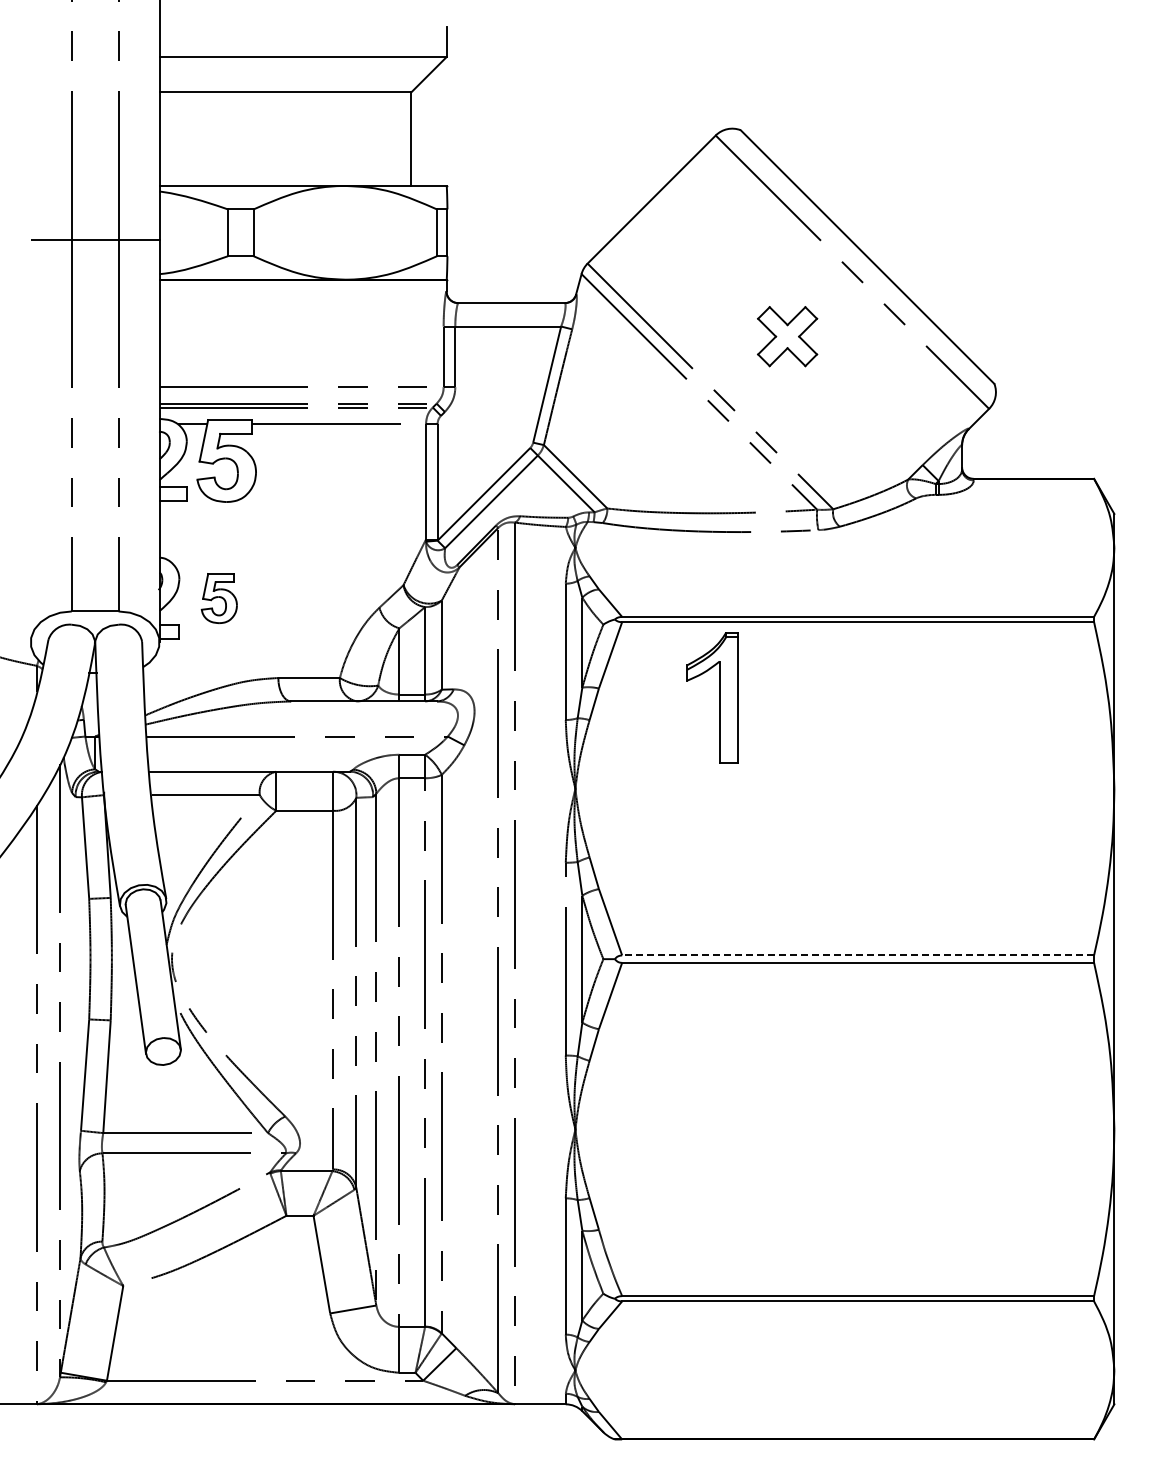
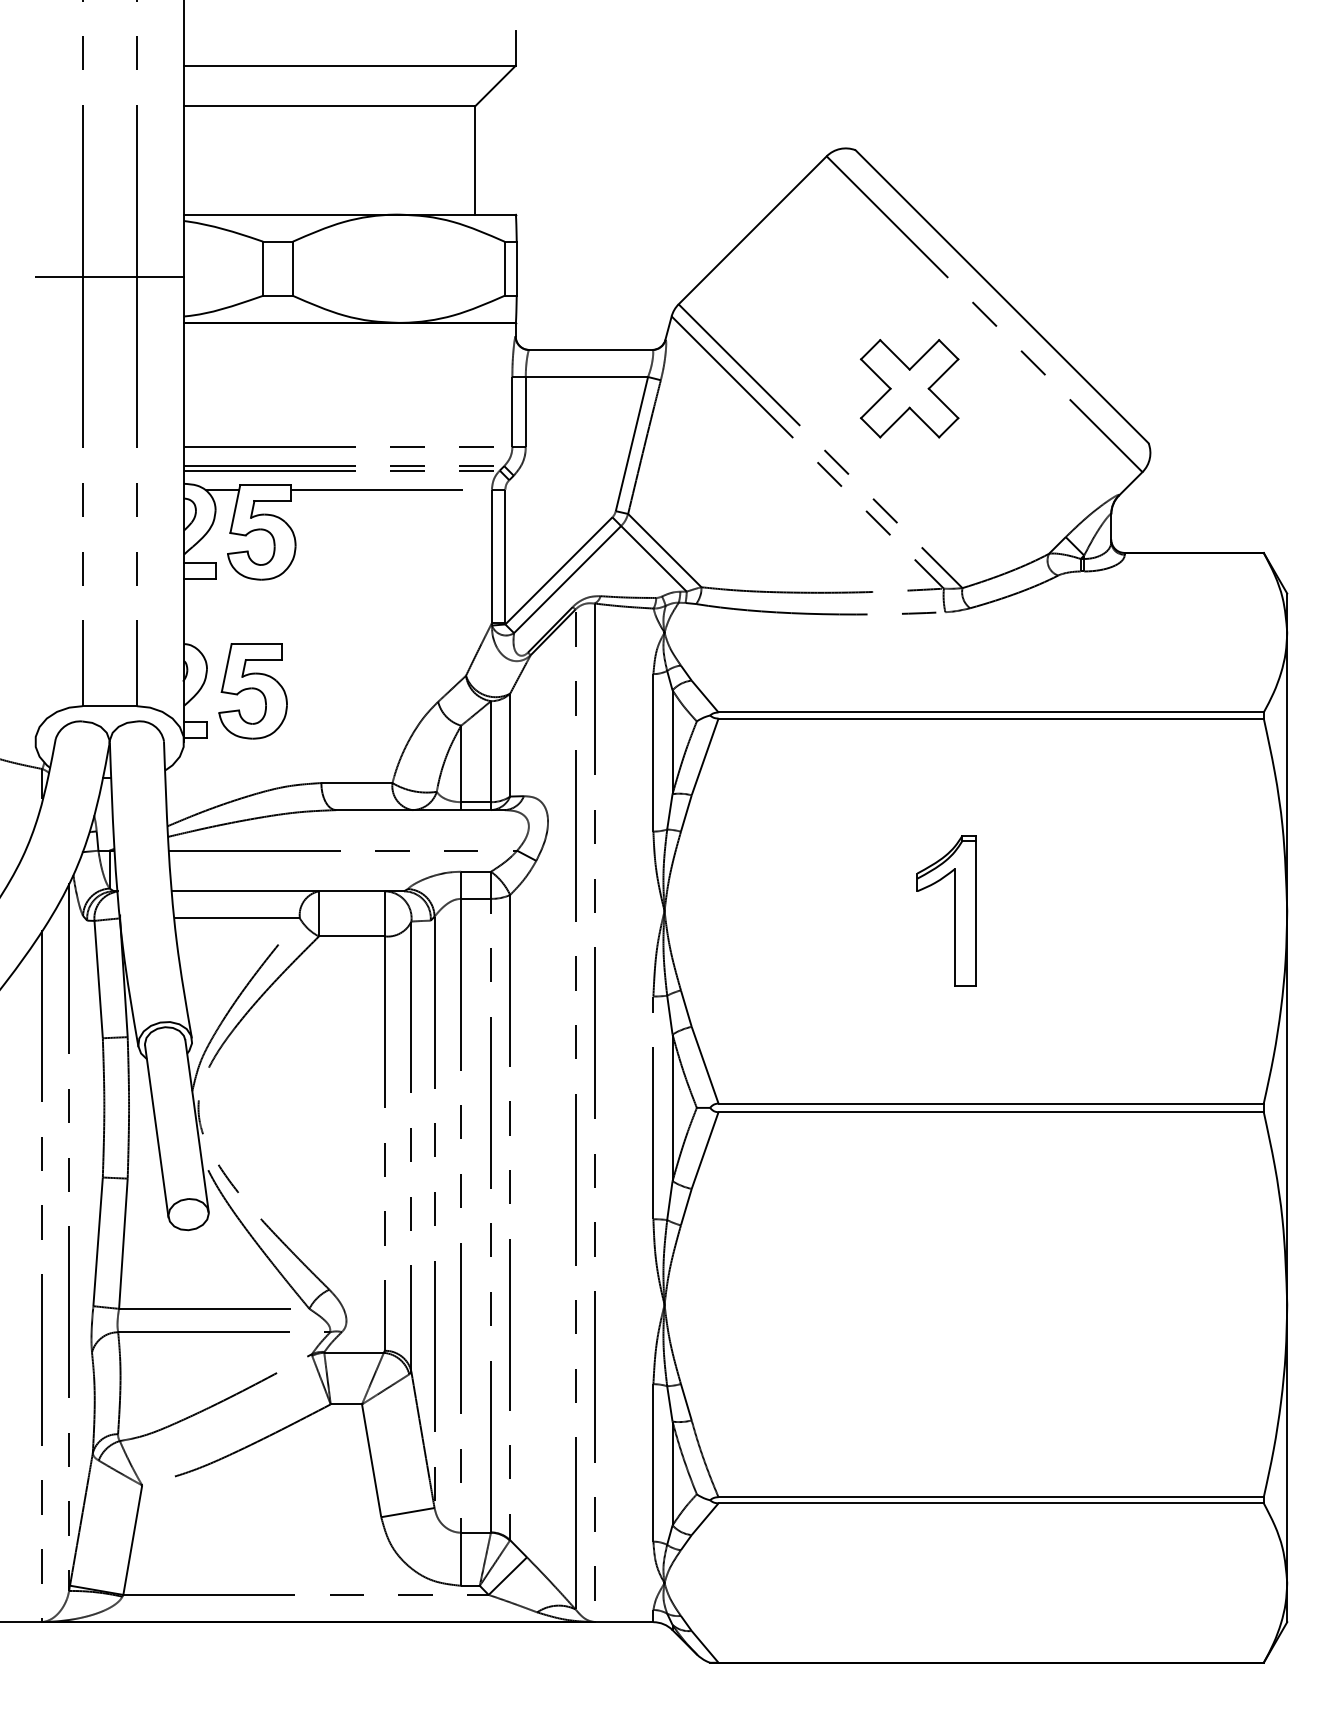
part: (787, 336) -> (909, 388), size x1.43
part: (219, 598) -> (253, 691), size x1.67
part: (719, 697) -> (954, 910), moved
line: (858, 955) -> (991, 1103), dashed -> solid

